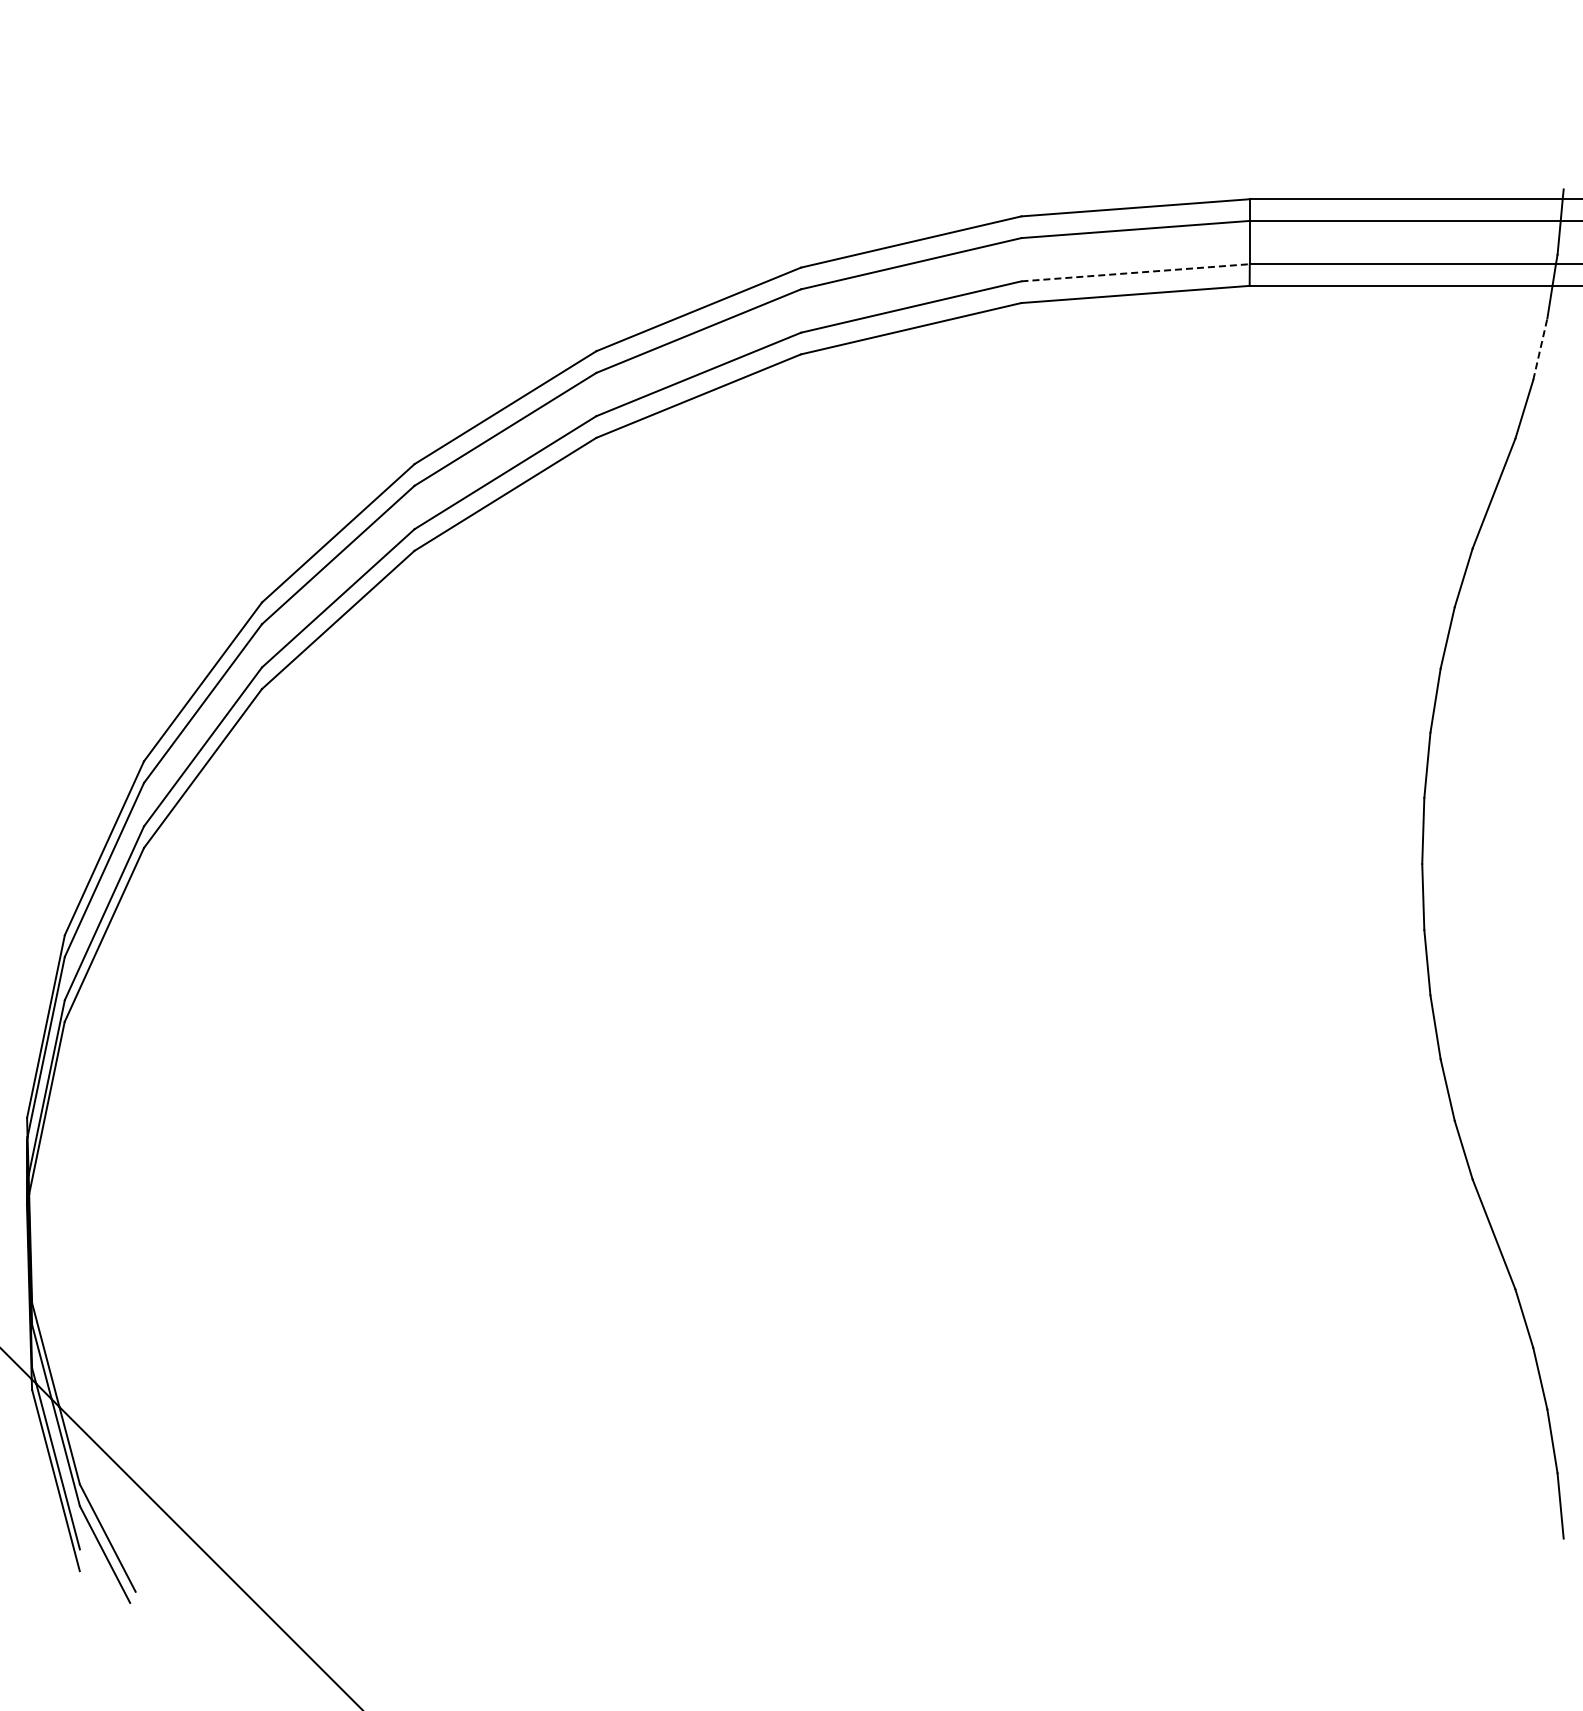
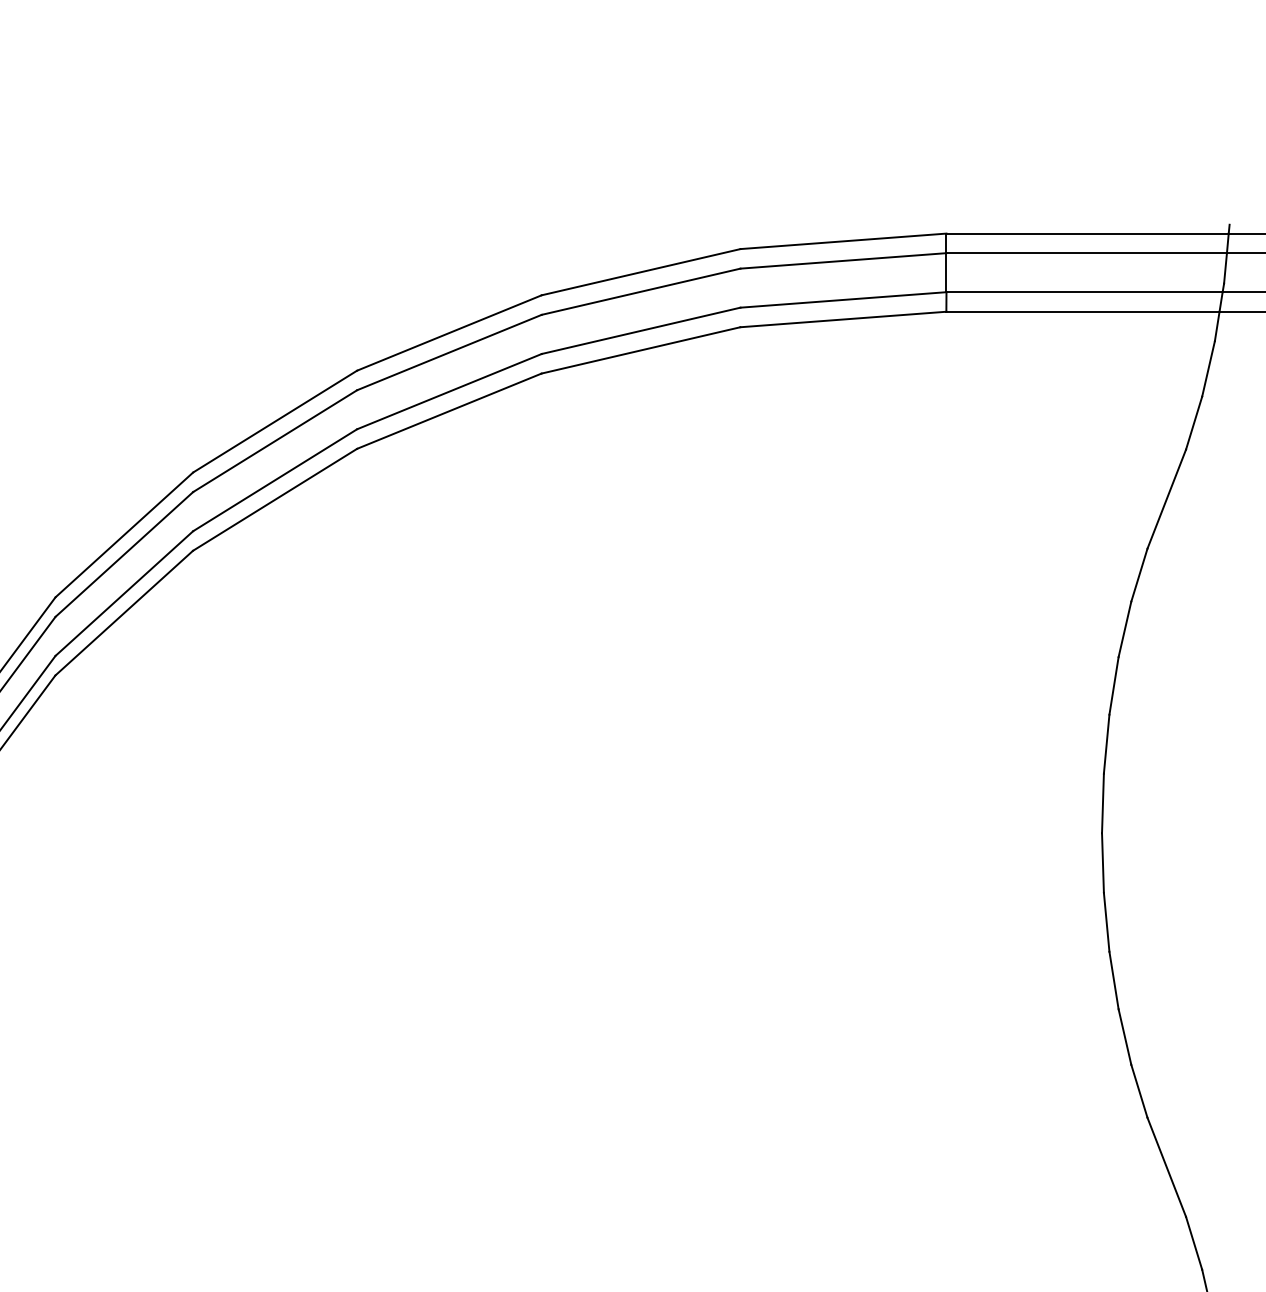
line: (1136, 272) -> (844, 299), dashed -> solid
line: (1540, 349) -> (1208, 369), dashed -> solid

